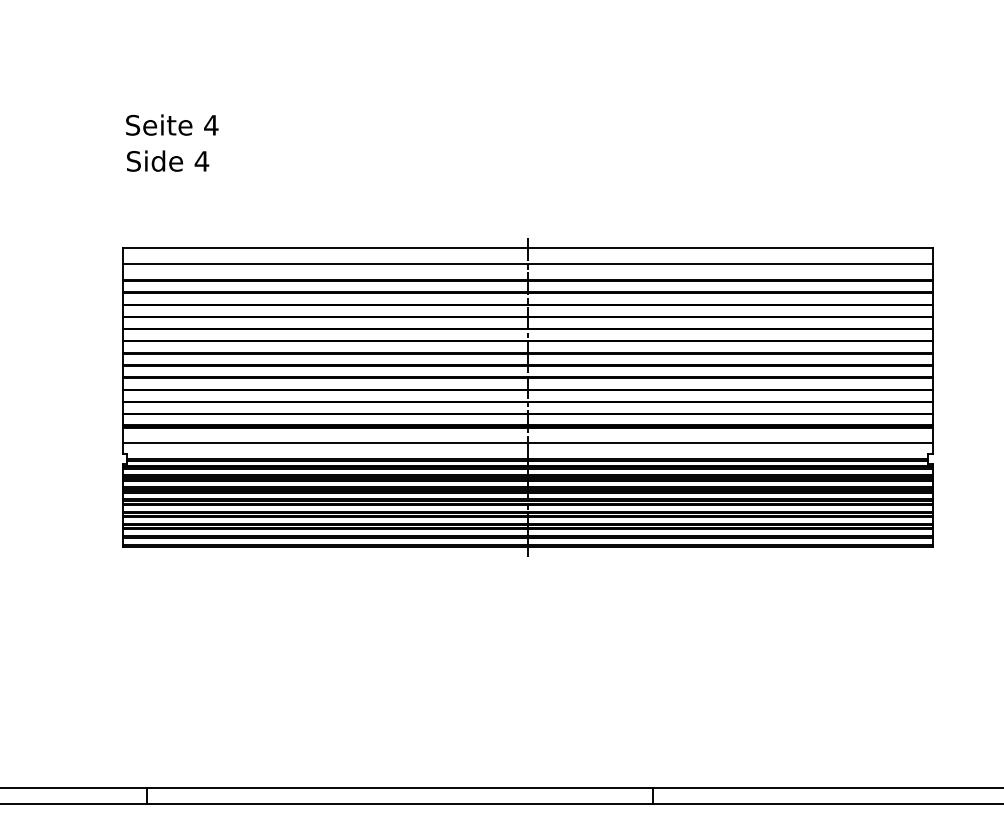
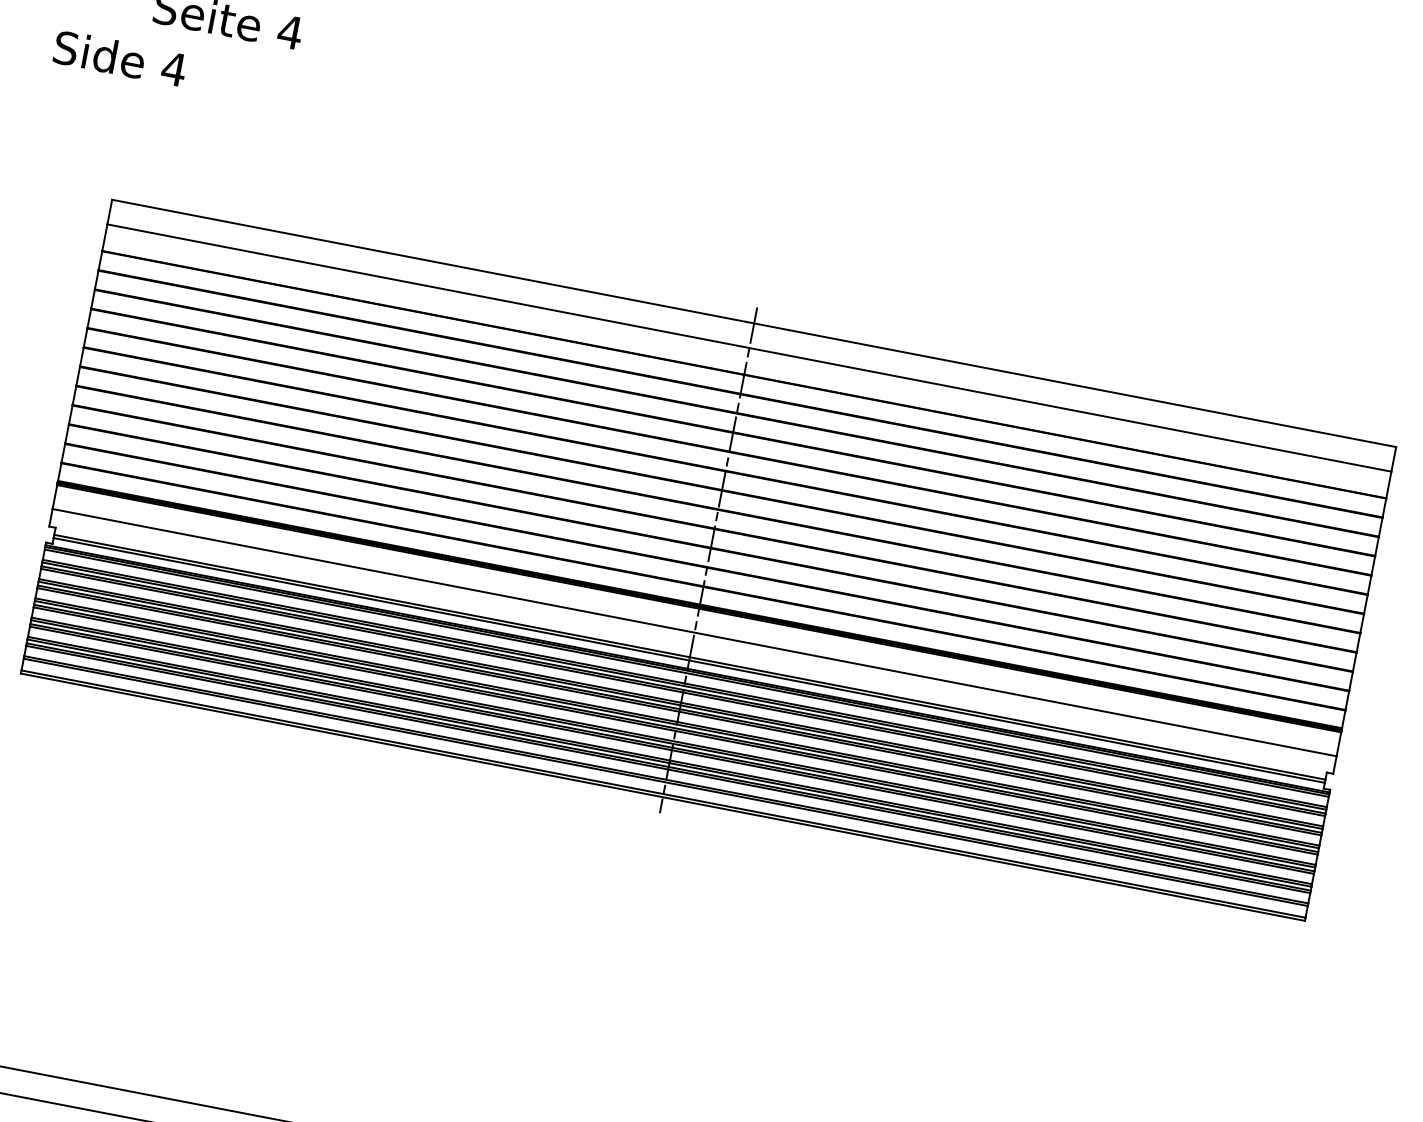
text: (168, 160) -> (121, 57), moved

